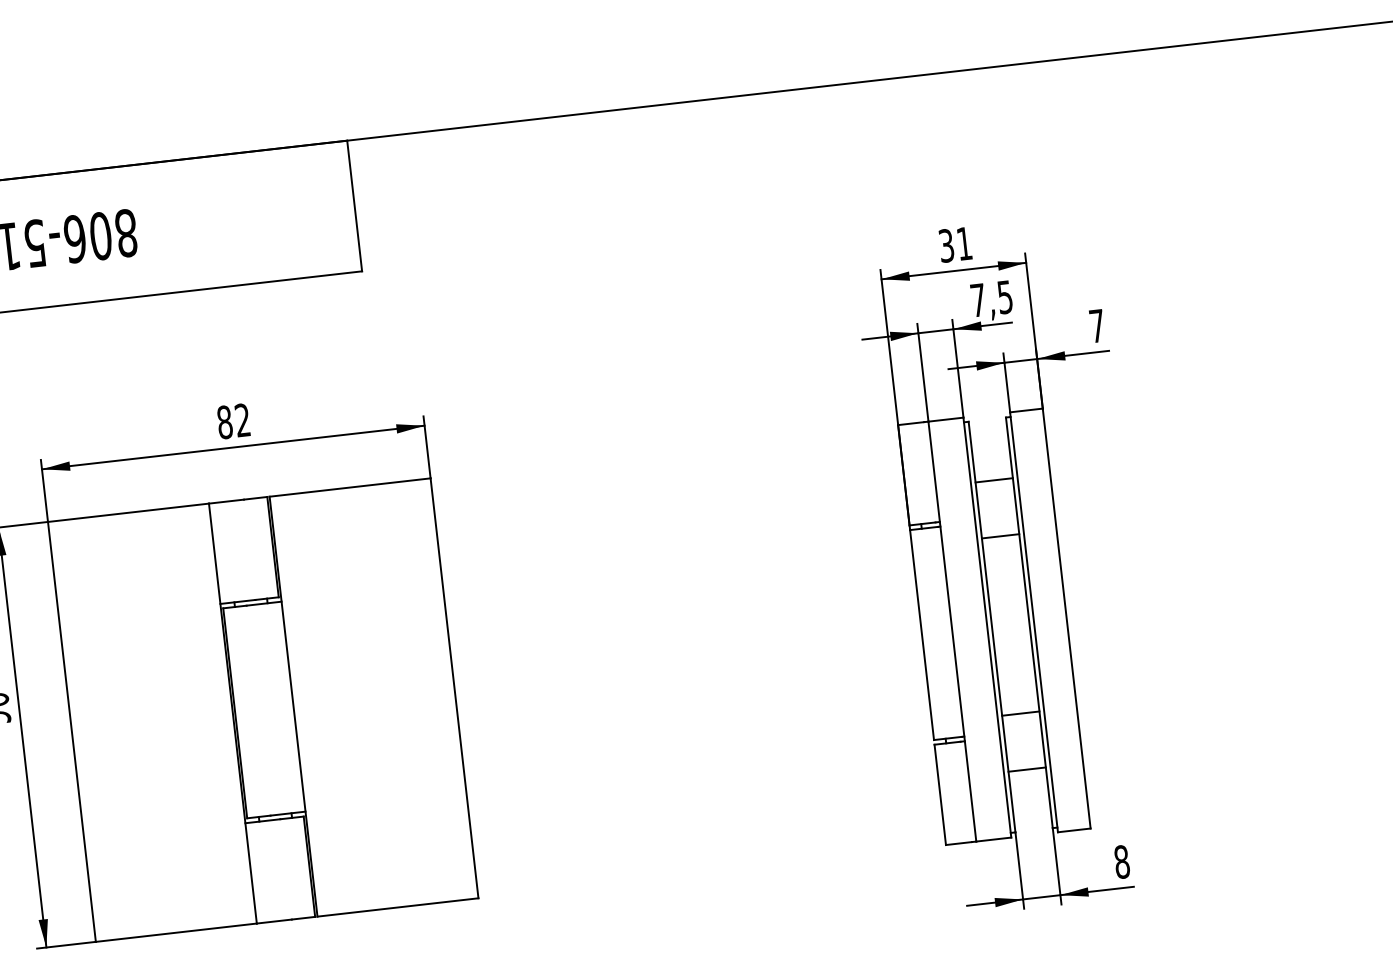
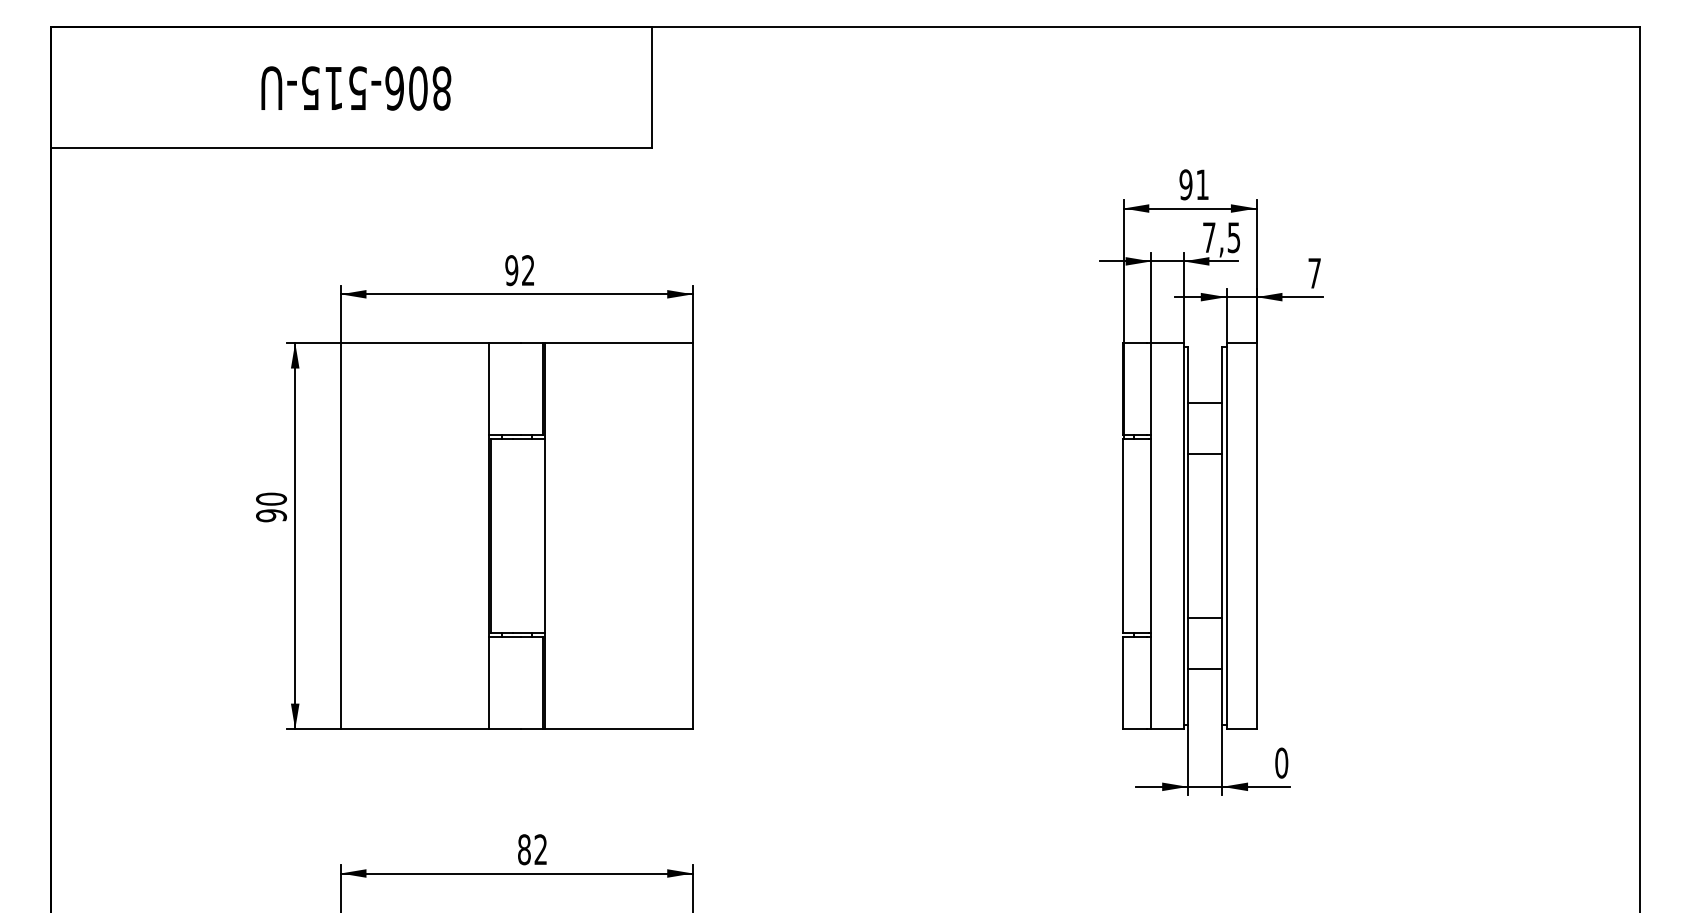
text: (945, 245) -> (1185, 184), 31 -> 91
text: (224, 422) -> (511, 270), 82 -> 92
text: (1121, 862) -> (1281, 763), 8 -> 0

